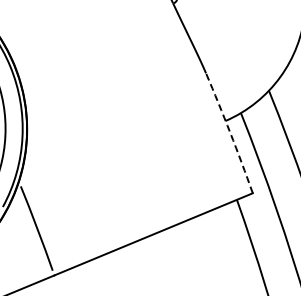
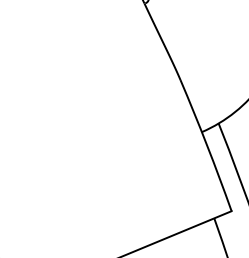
arc: (230, 132) -> (207, 144), dashed -> solid

